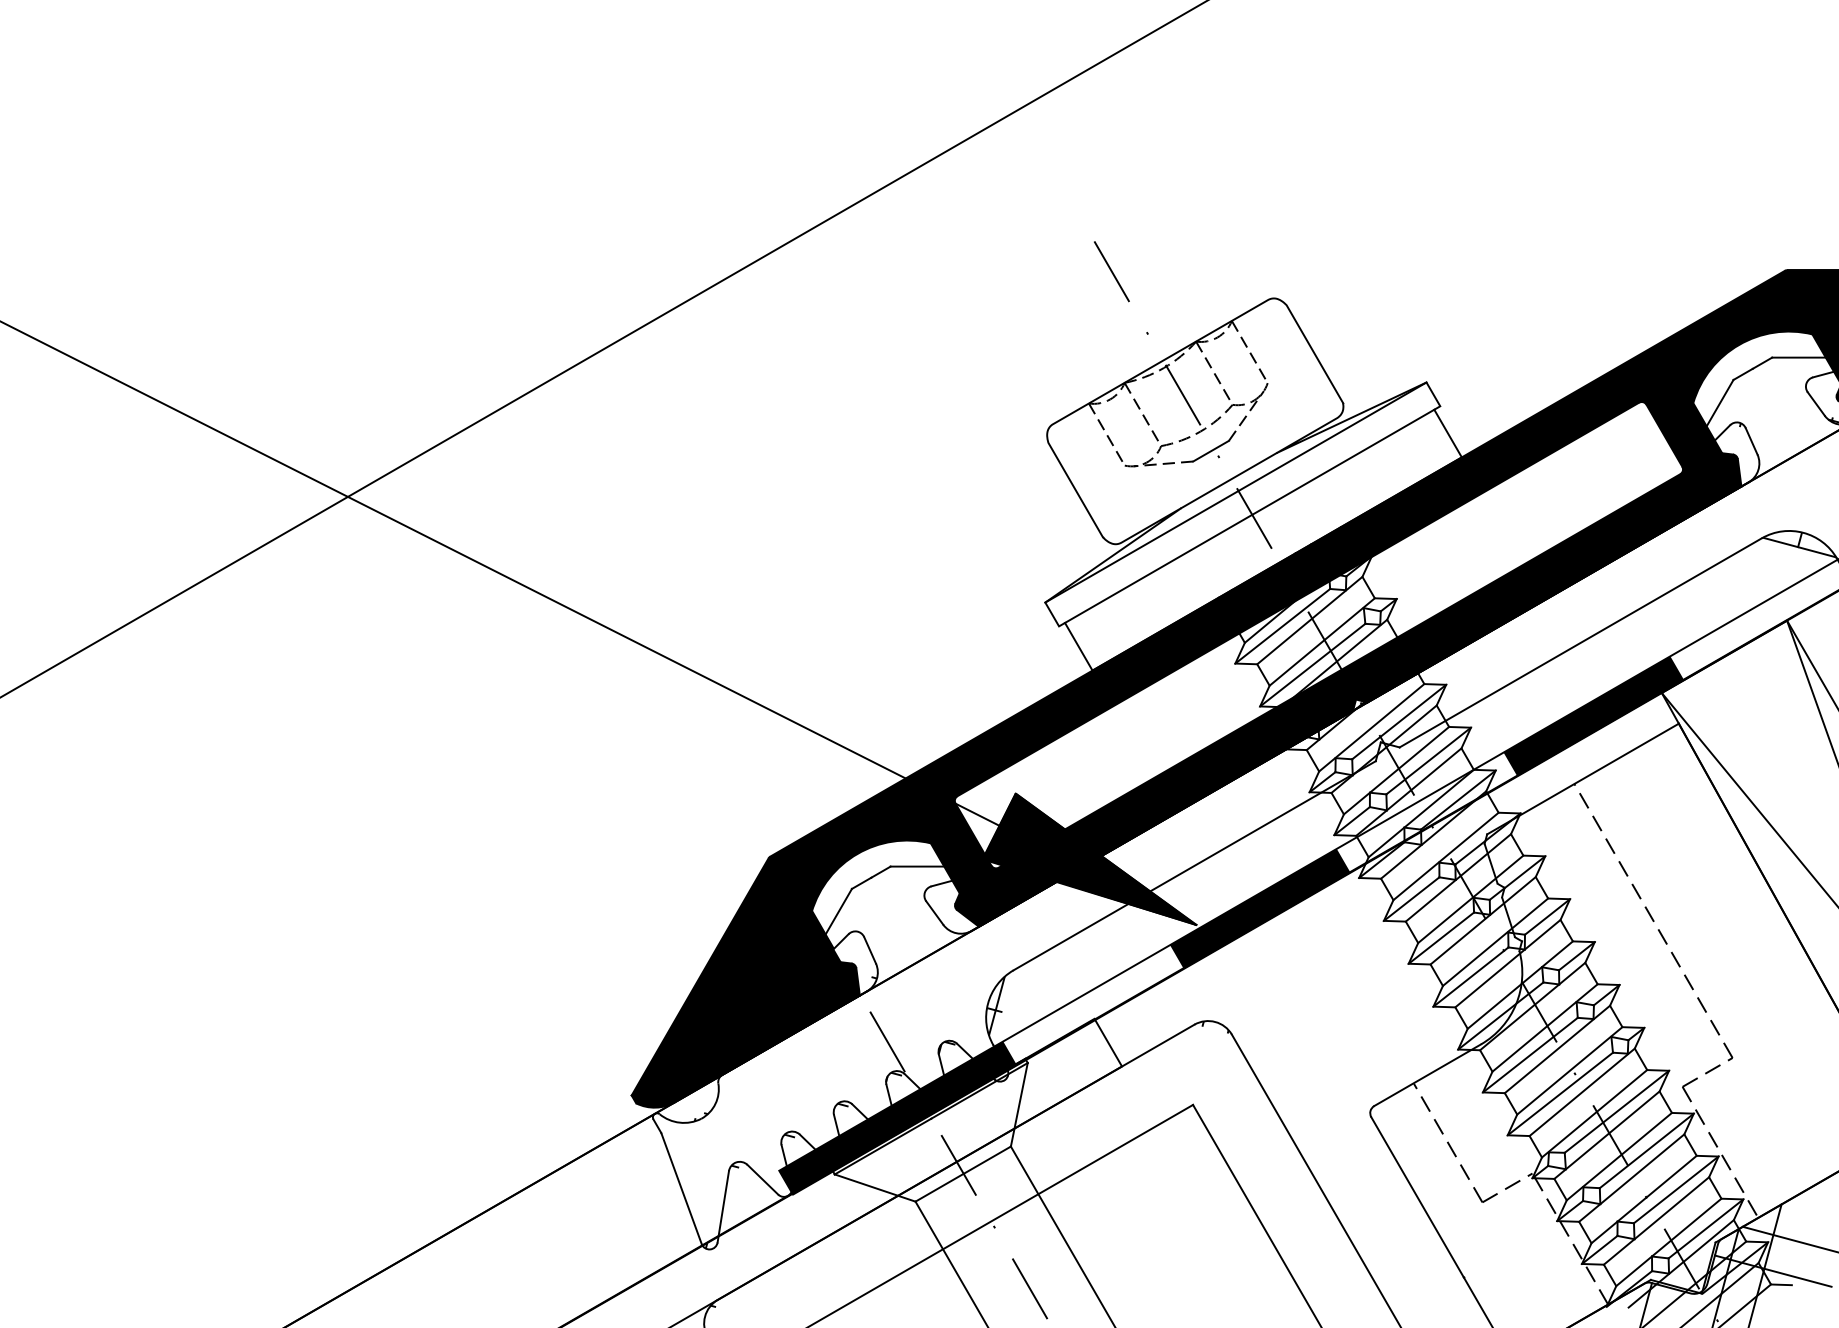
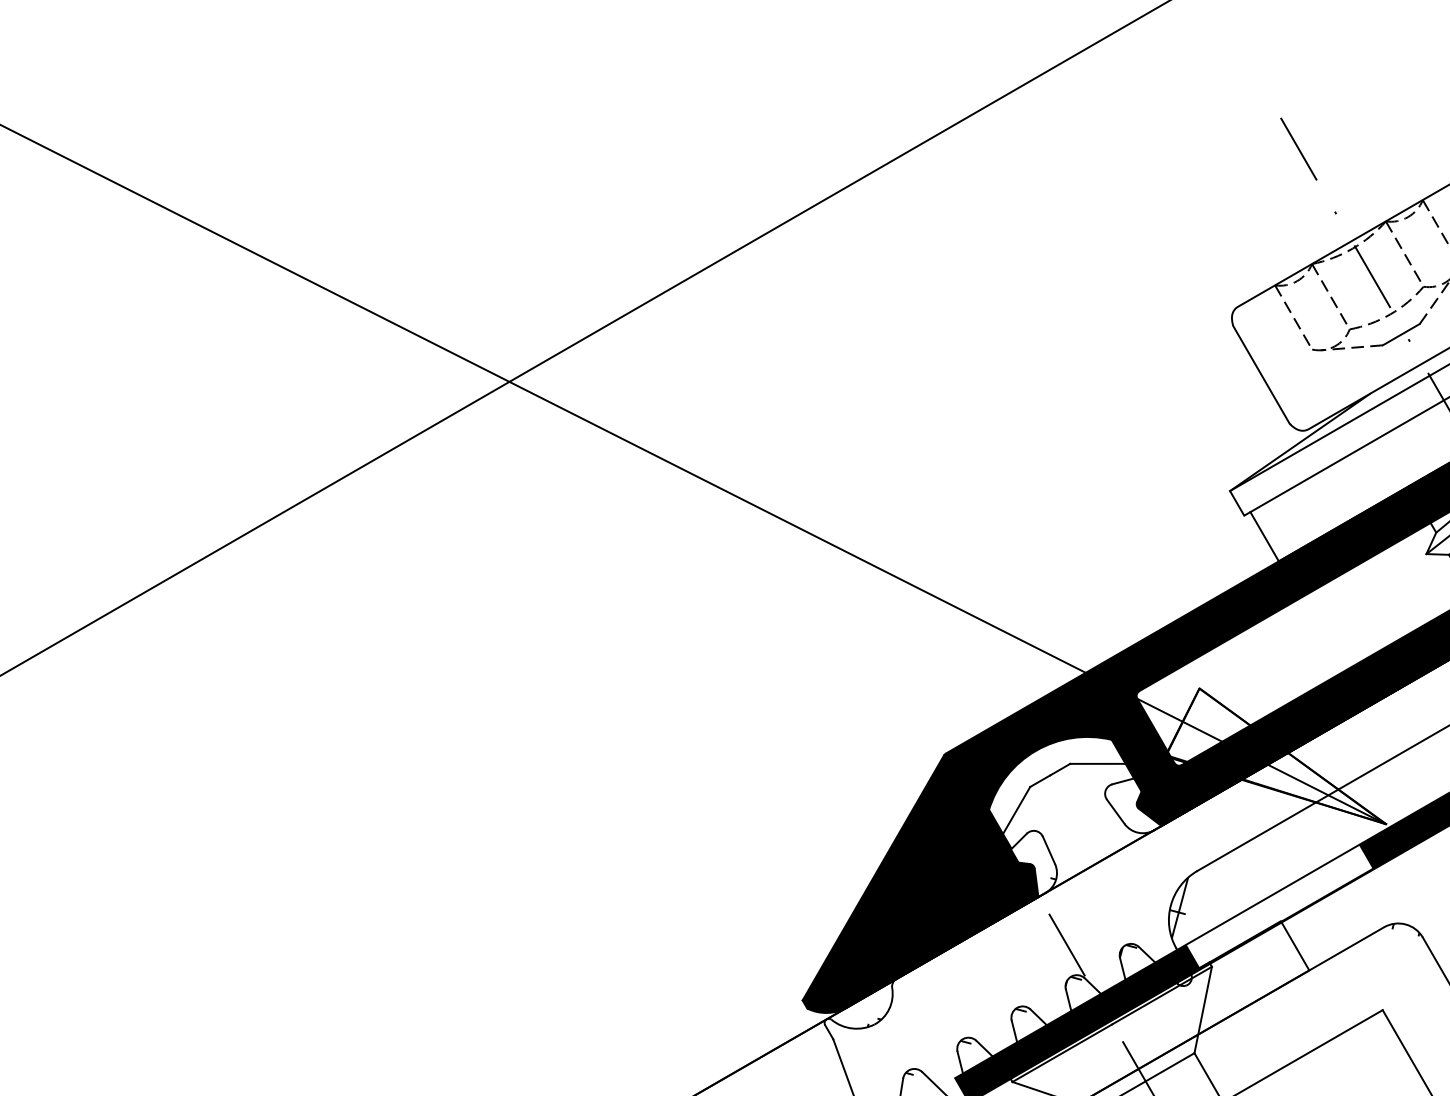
fill: (1089, 858) -> (1275, 755), removed

